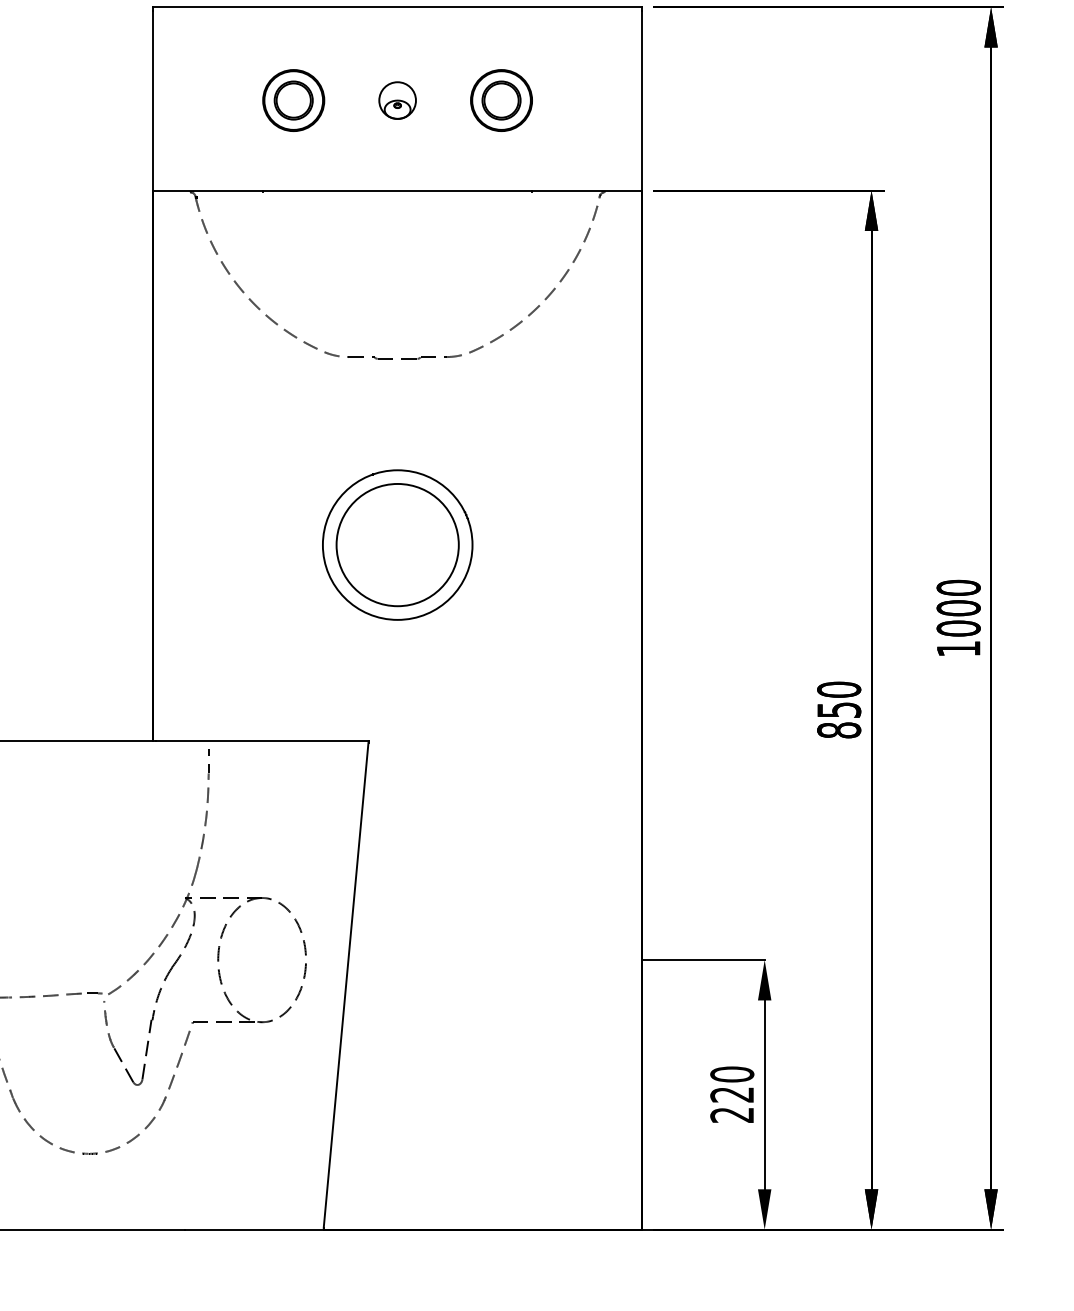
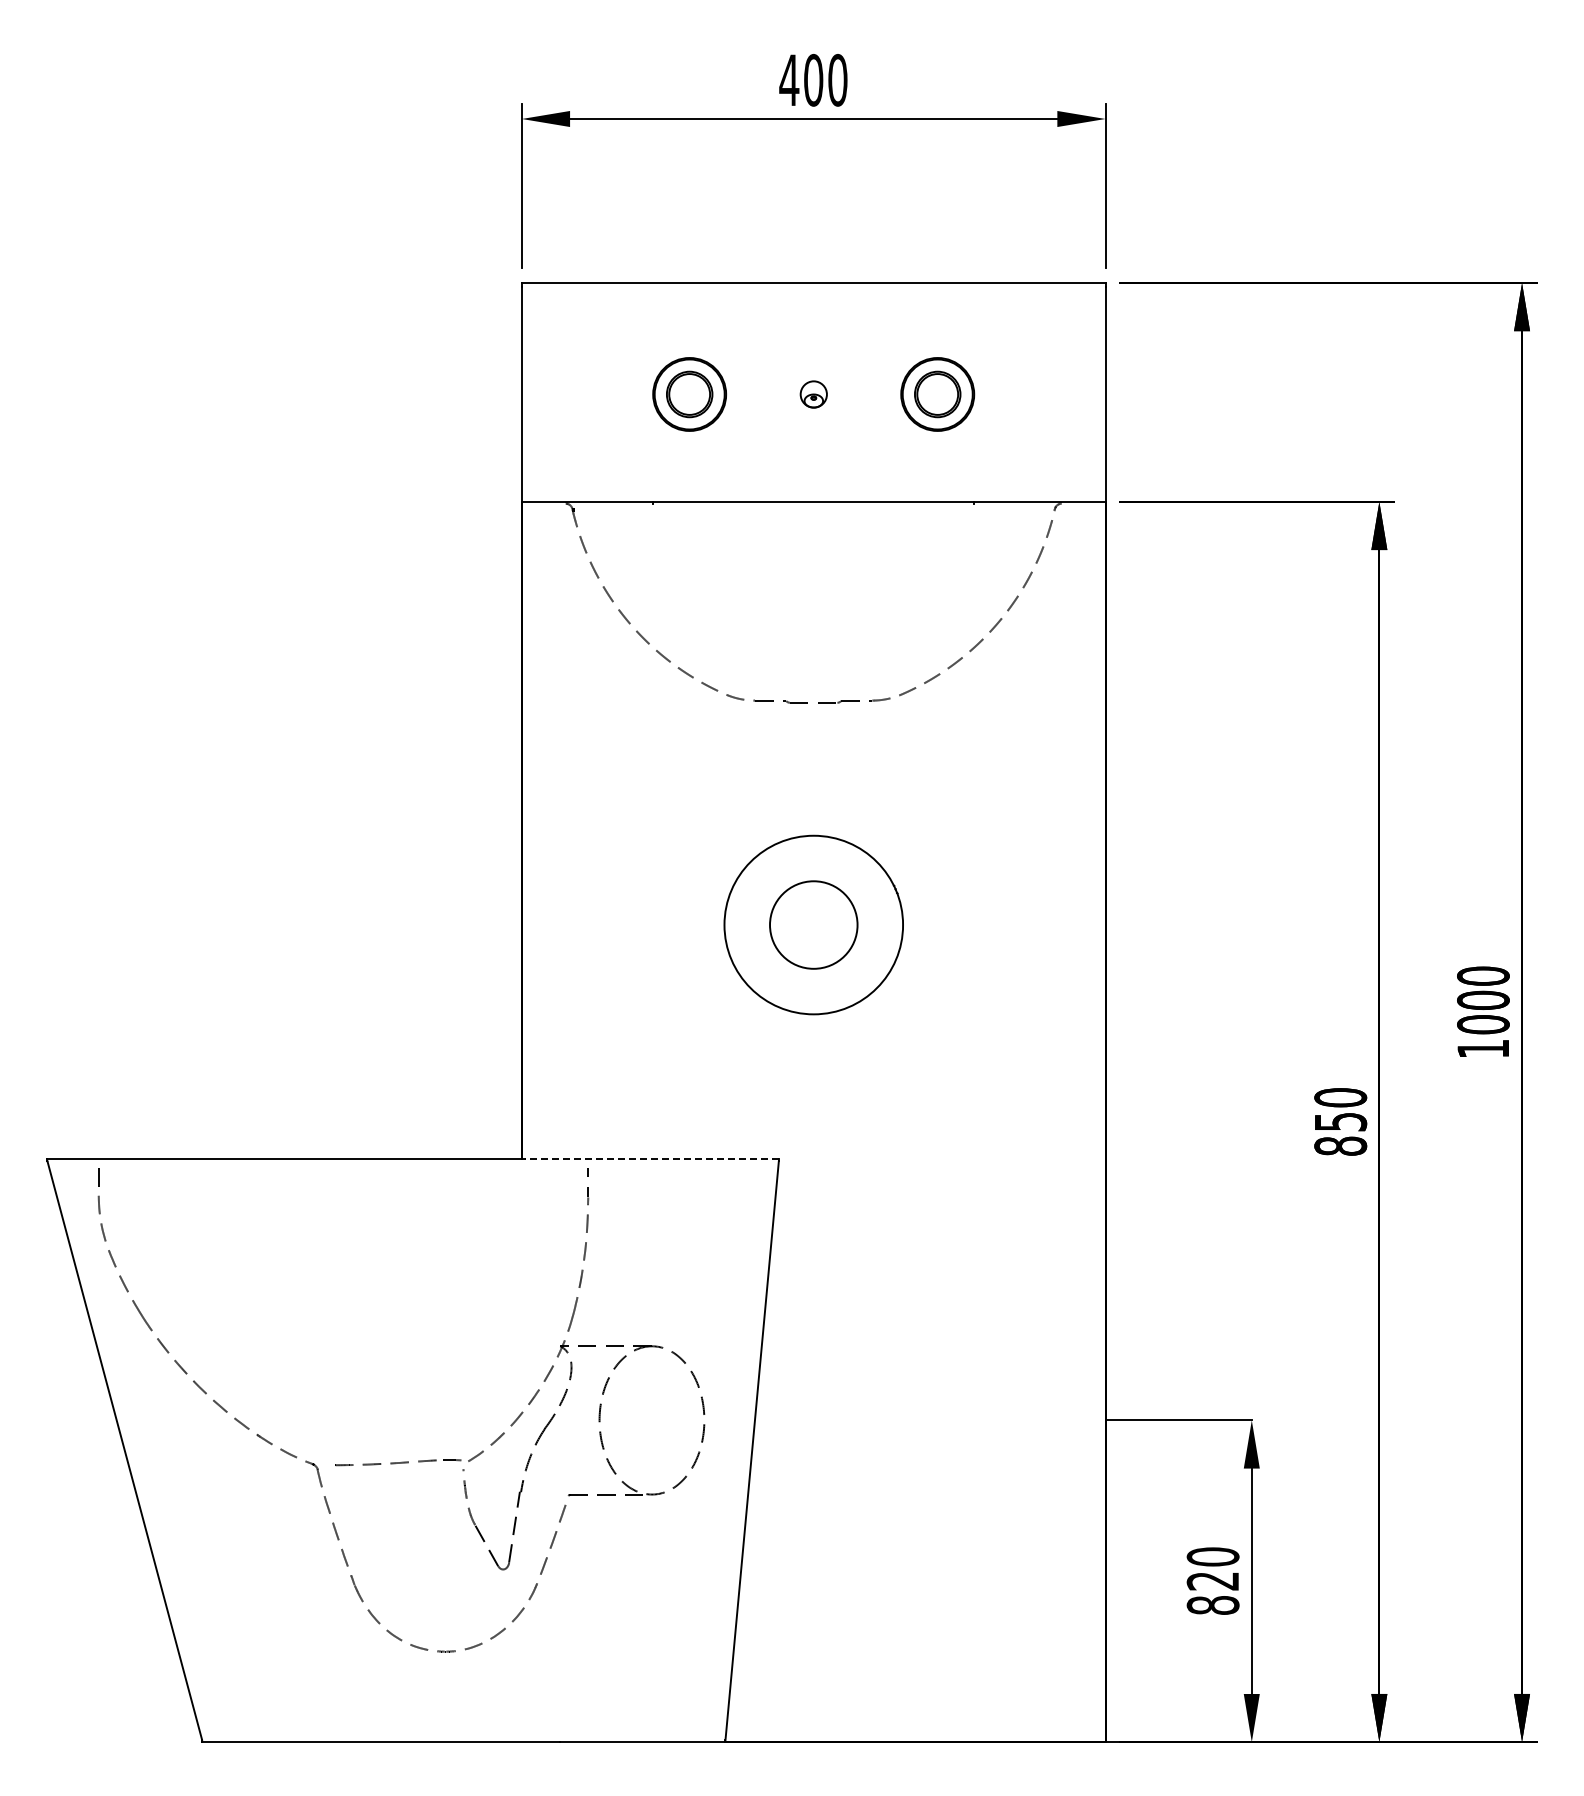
part: (397, 100) -> (813, 394), size x0.6
circle: (397, 545) -> (813, 925), size x0.6
line: (262, 740) -> (652, 1158), solid -> dashed
text: (731, 1115) -> (1212, 1605), 220 -> 820

